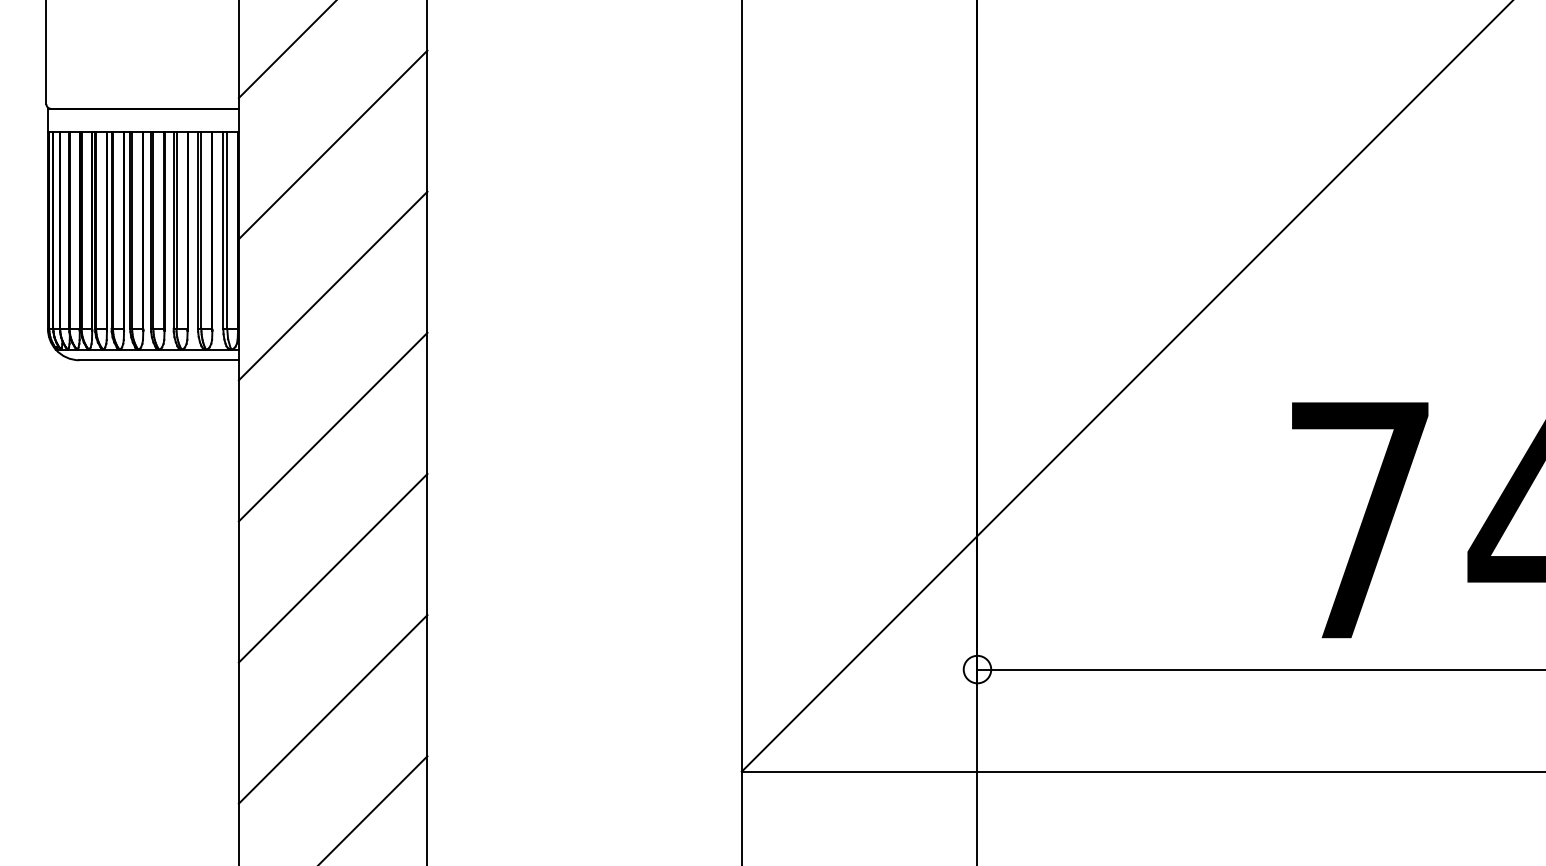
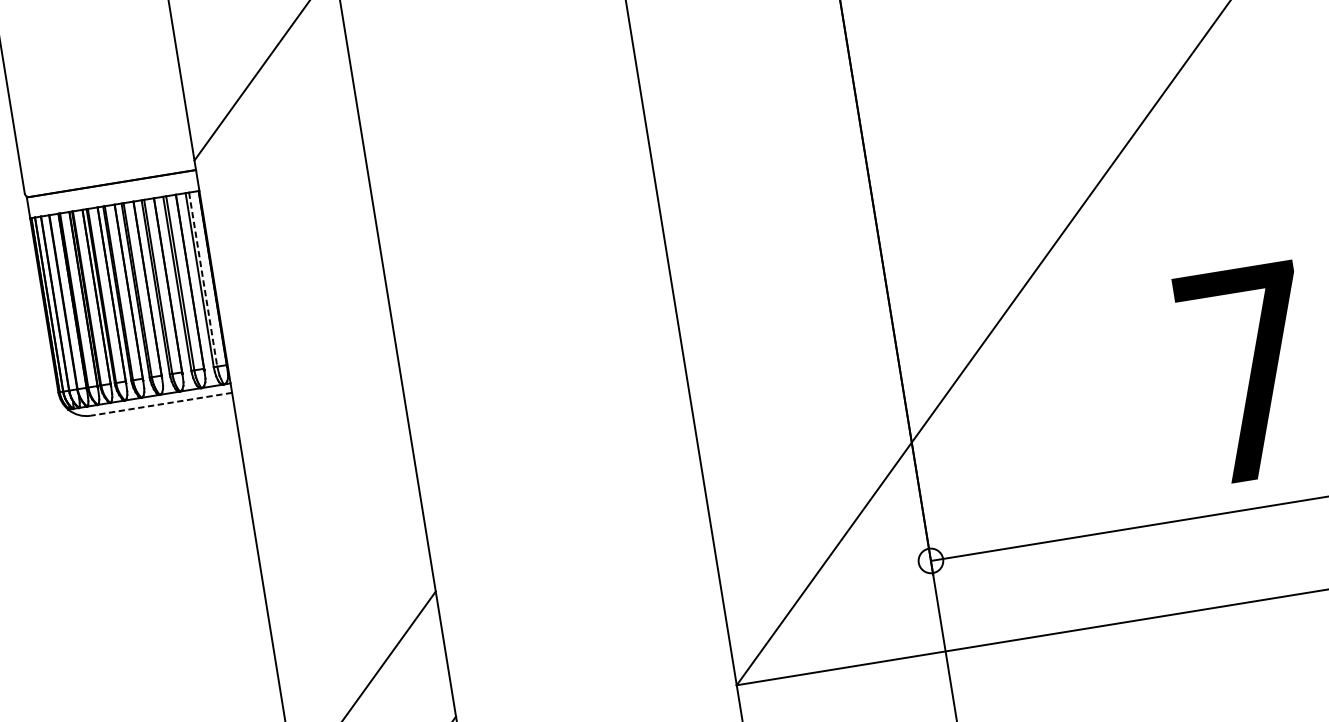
line: (332, 144) -> (284, 188), removed
line: (227, 231) -> (203, 280), solid -> dashed
line: (332, 285) -> (304, 313), removed
line: (159, 360) -> (161, 404), solid -> dashed
line: (332, 426) -> (324, 438), removed
line: (332, 568) -> (344, 563), removed

